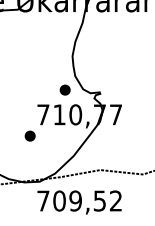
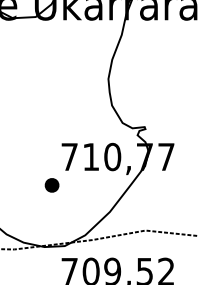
part: (64, 89) -> (97, 123), removed

